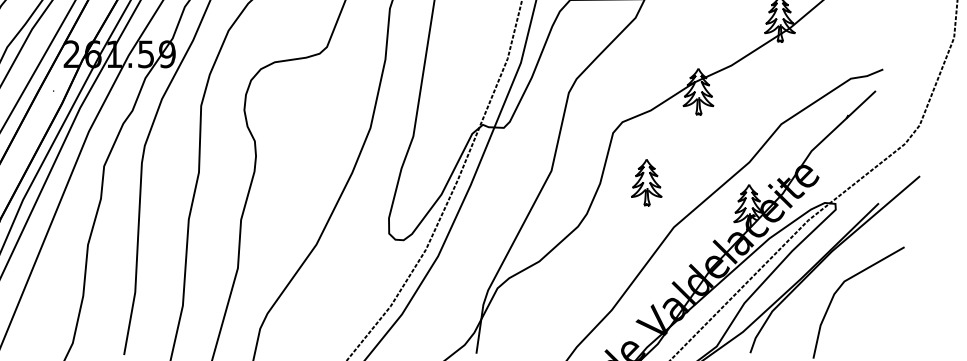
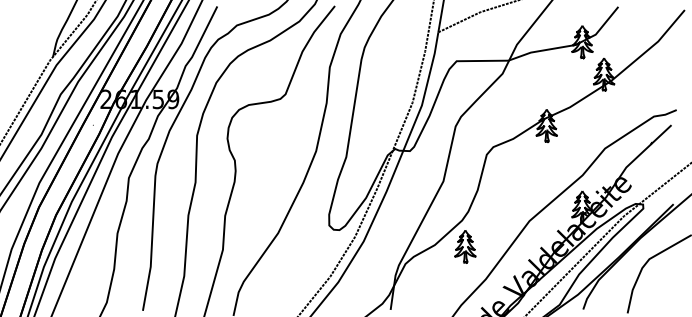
part: (646, 182) -> (465, 246), moved

